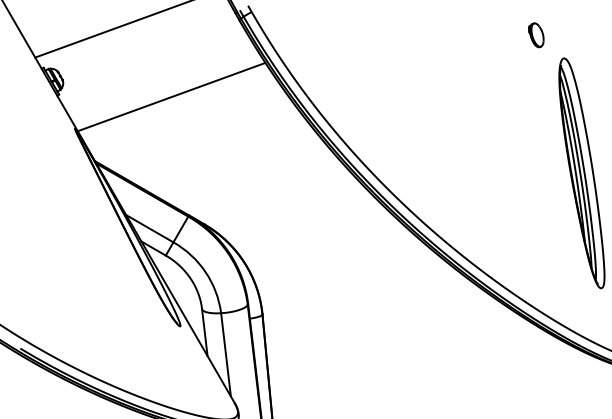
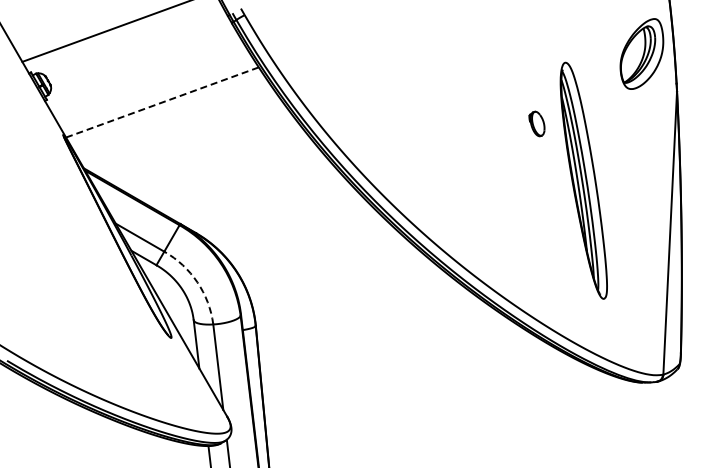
part: (535, 34) -> (536, 123), moved
line: (171, 97) -> (162, 102), solid -> dashed
arc: (205, 272) -> (197, 282), solid -> dashed

